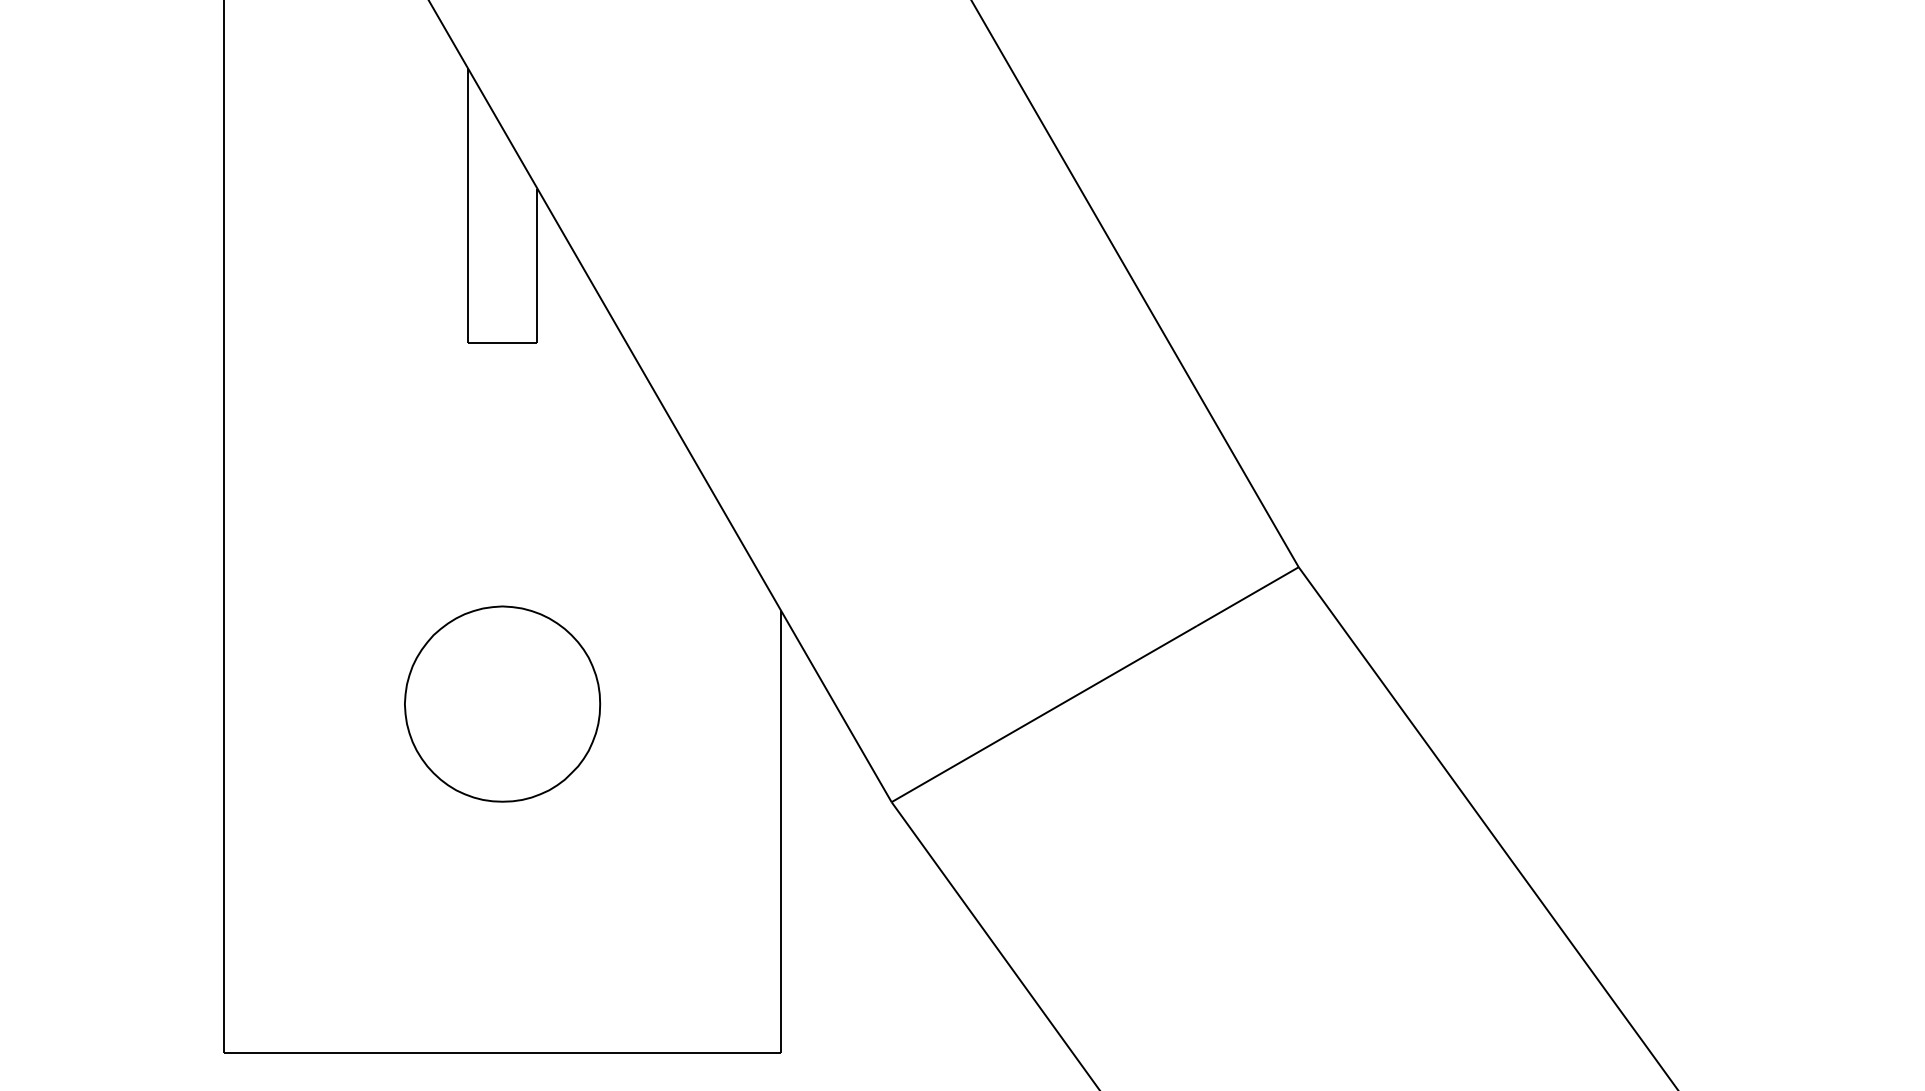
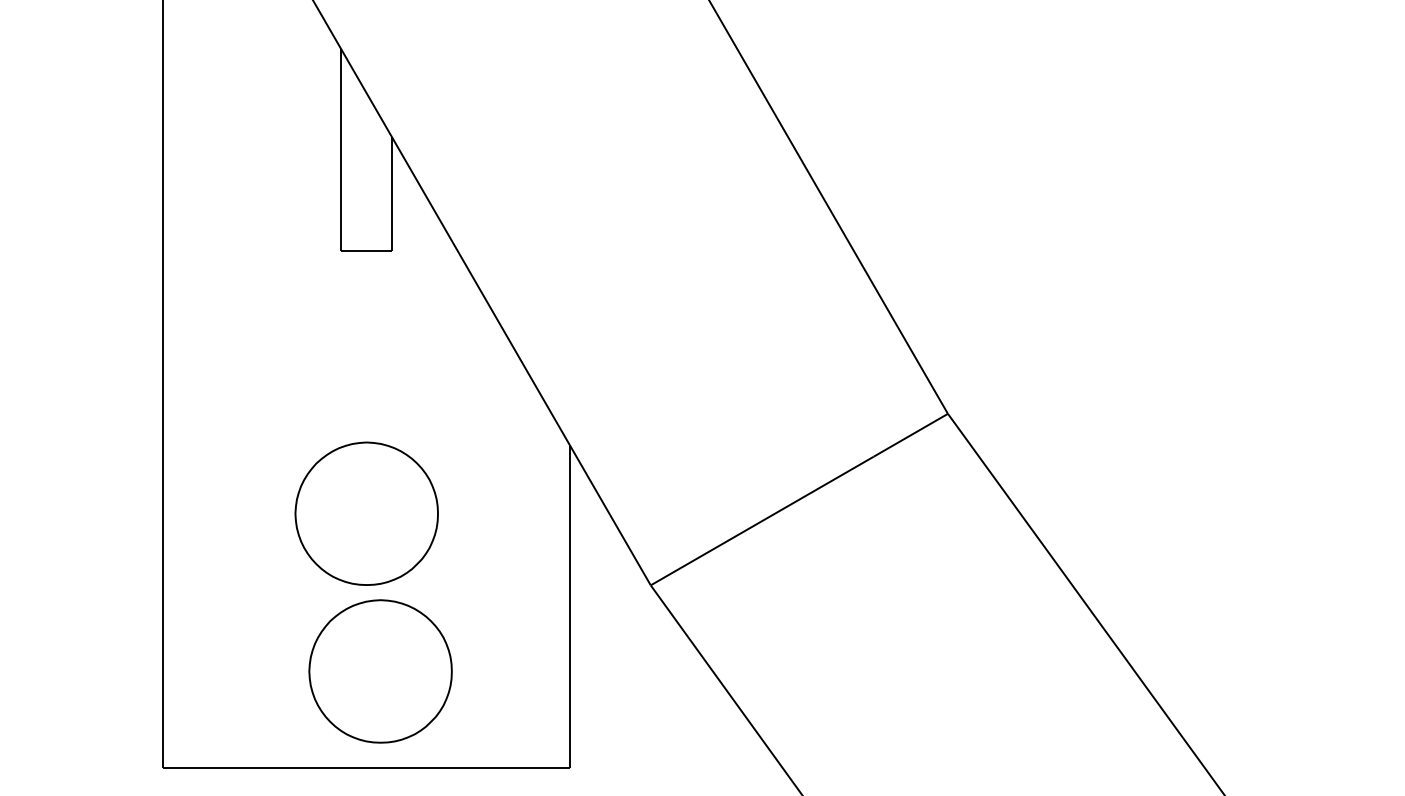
part: (521, 919) -> (380, 671), added

